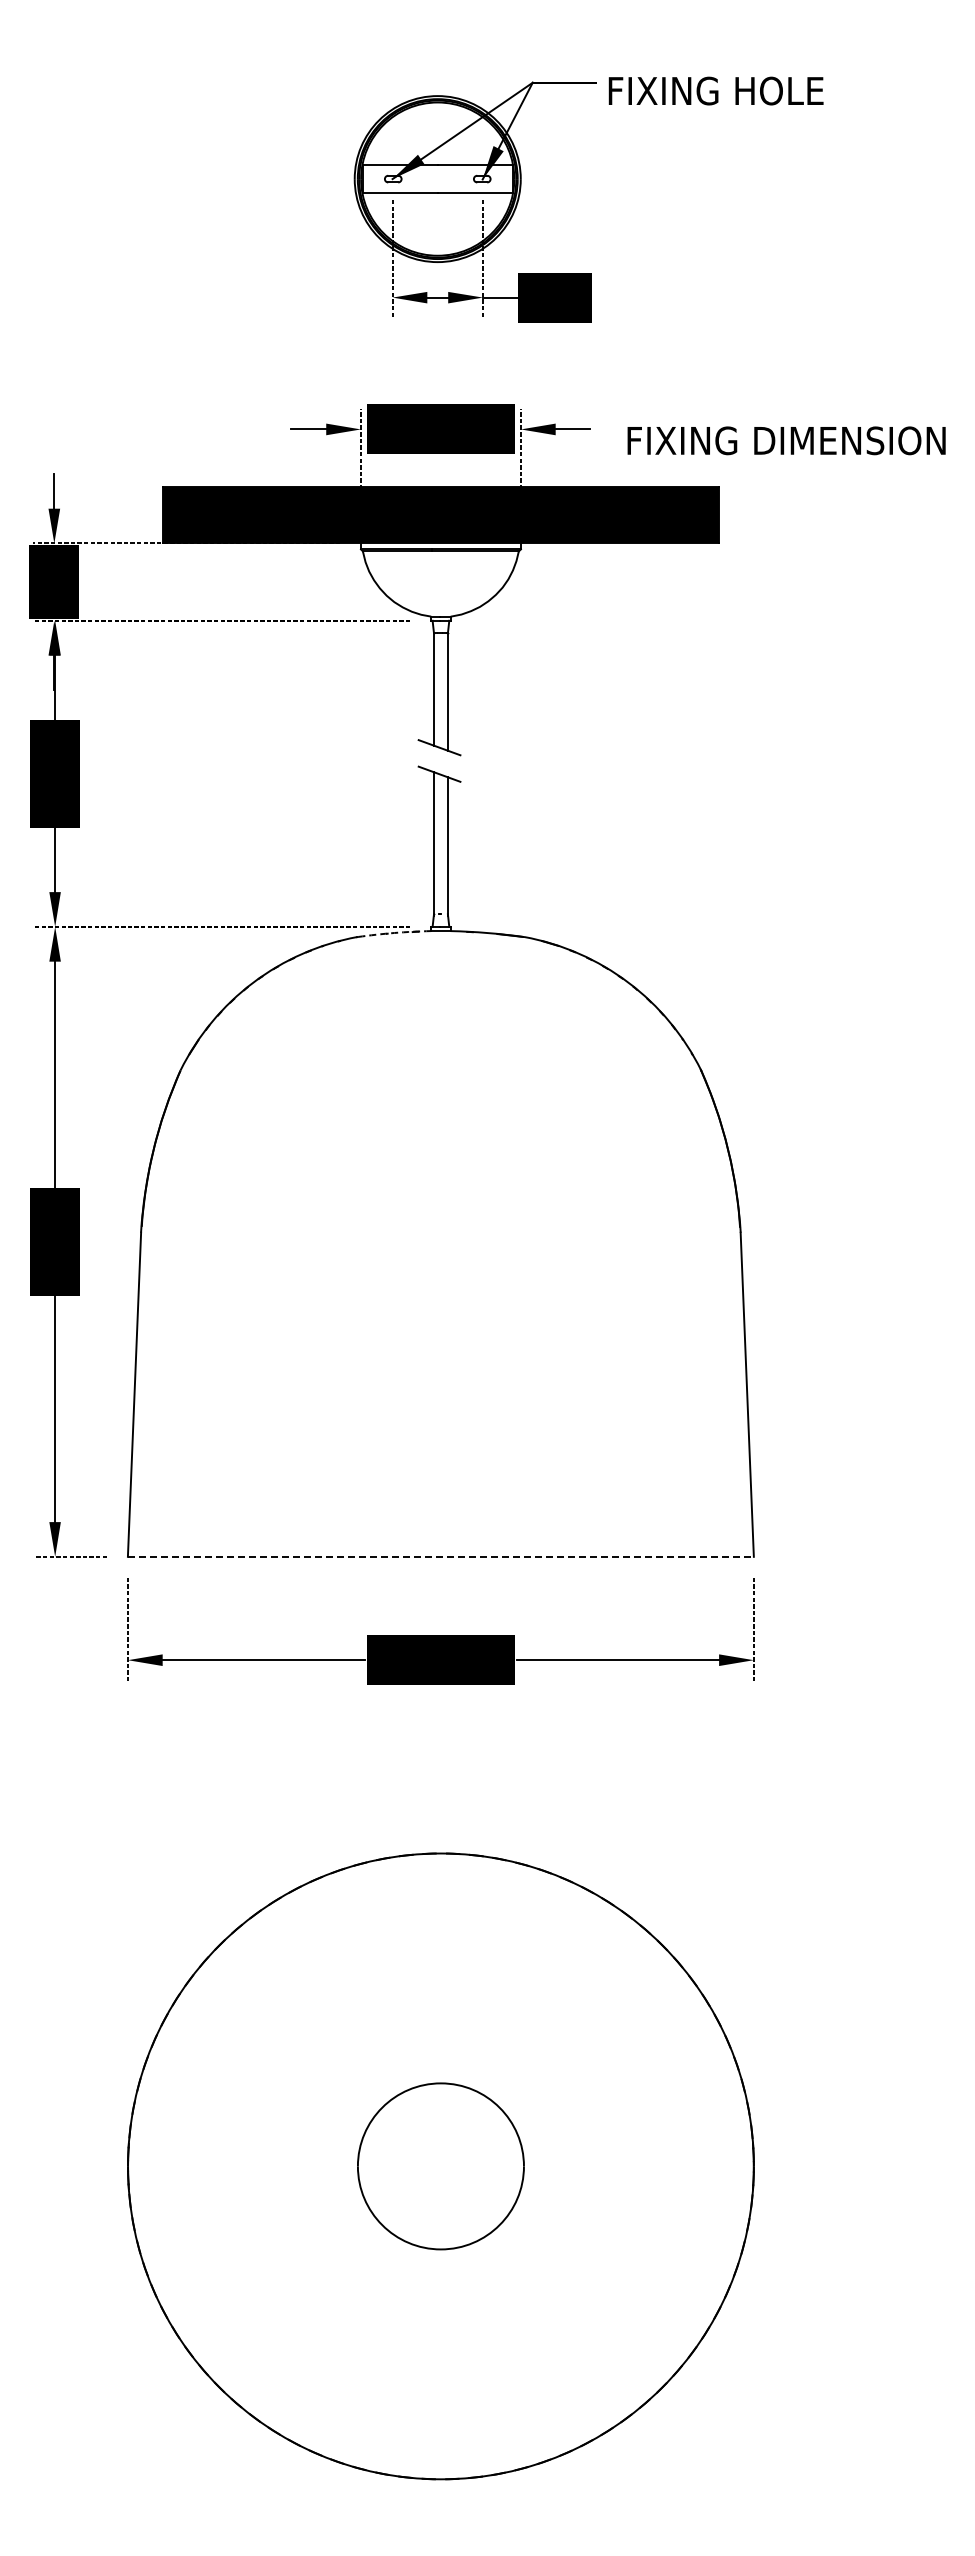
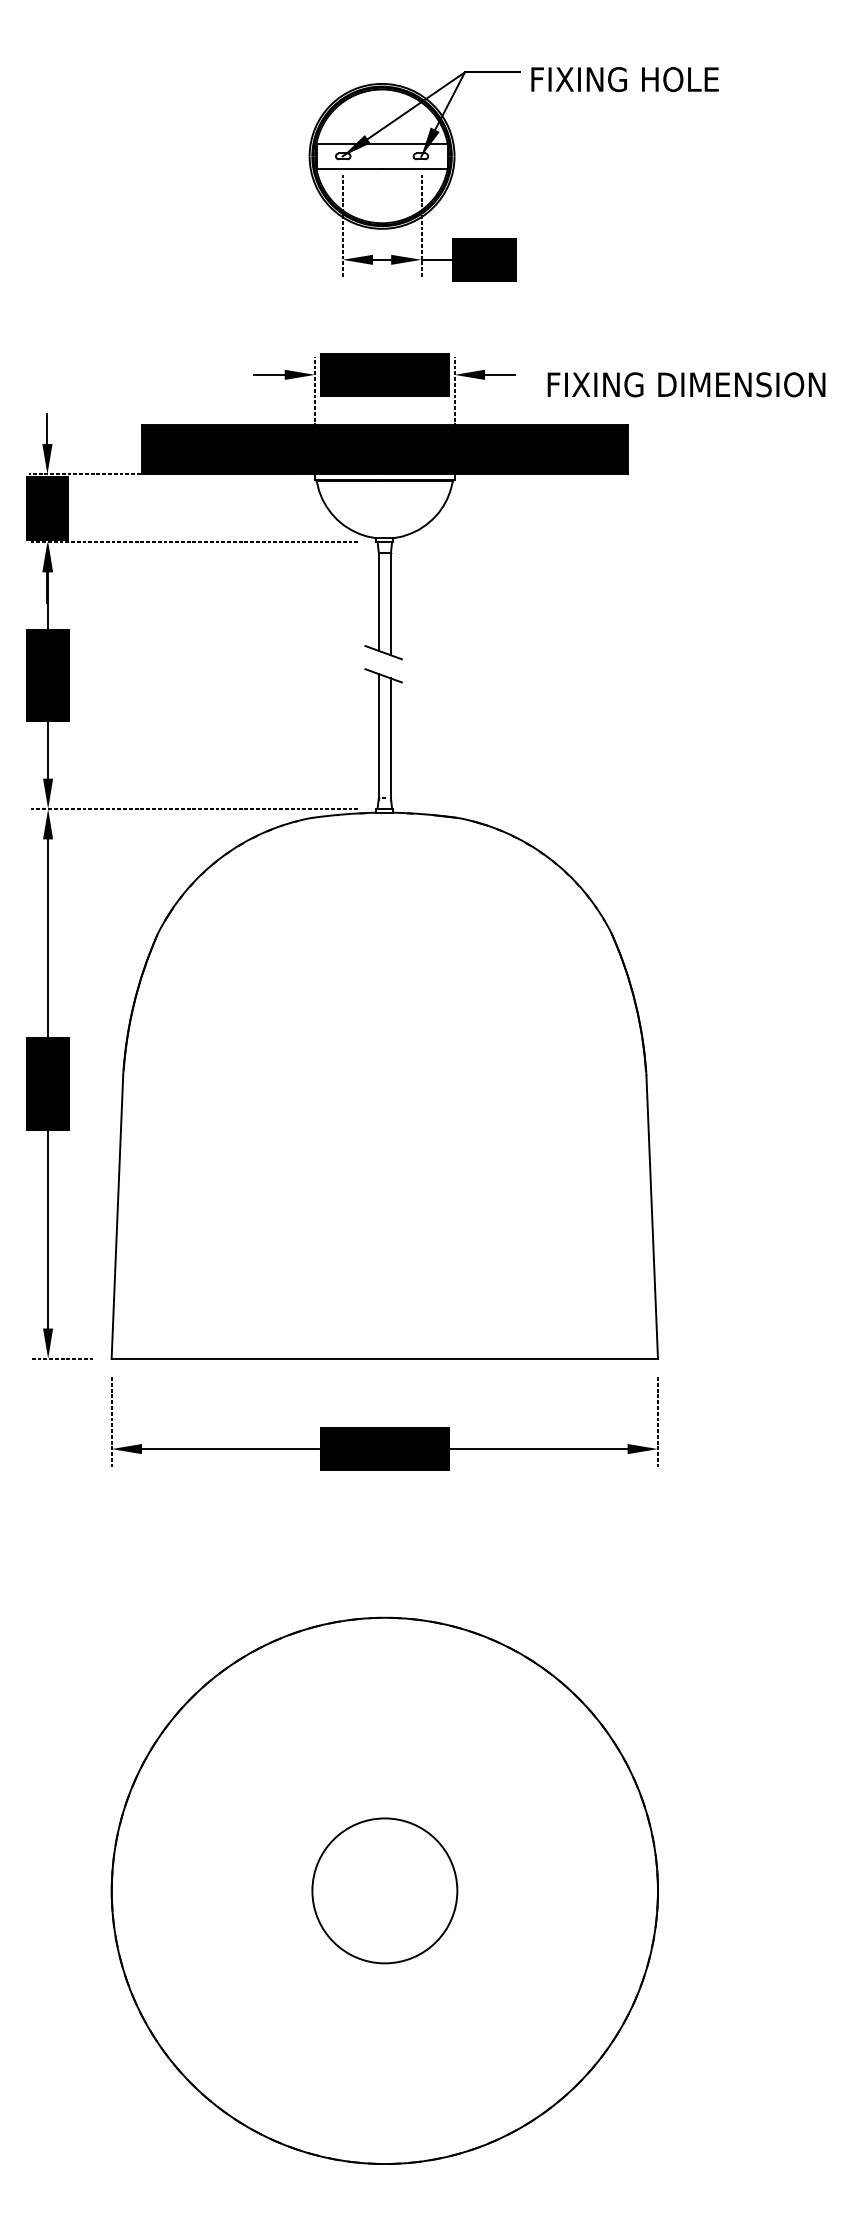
arc: (394, 933) -> (344, 814), dashed -> solid
line: (440, 1556) -> (384, 1358), dashed -> solid

